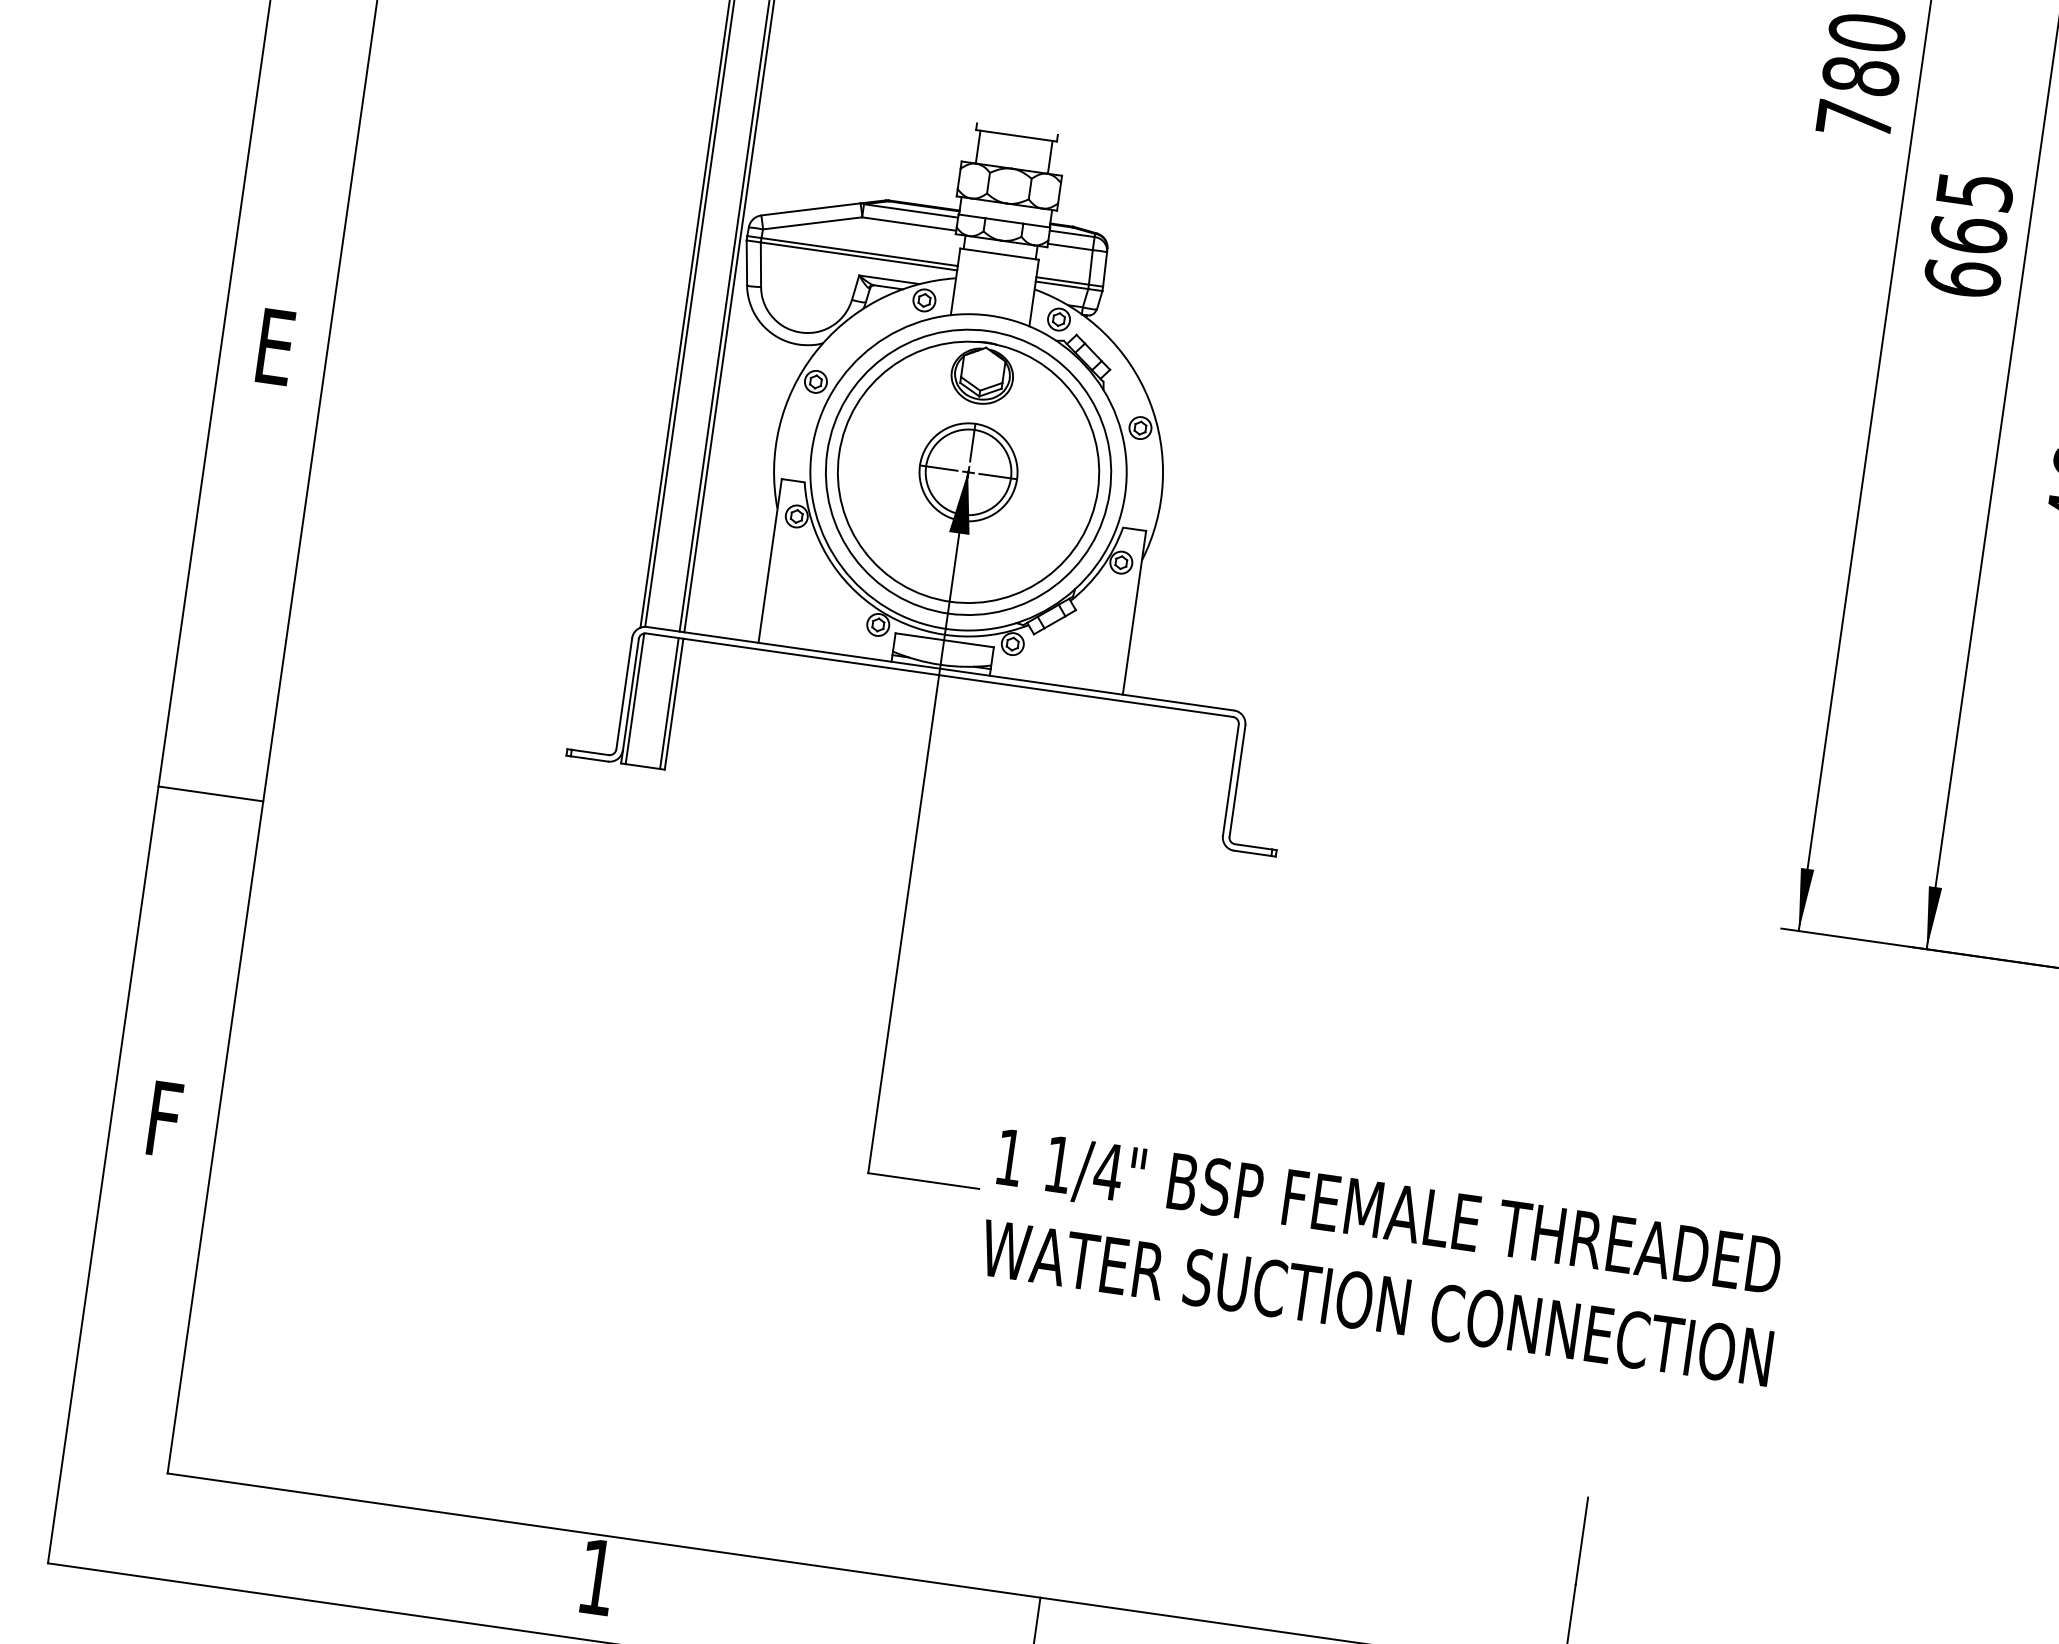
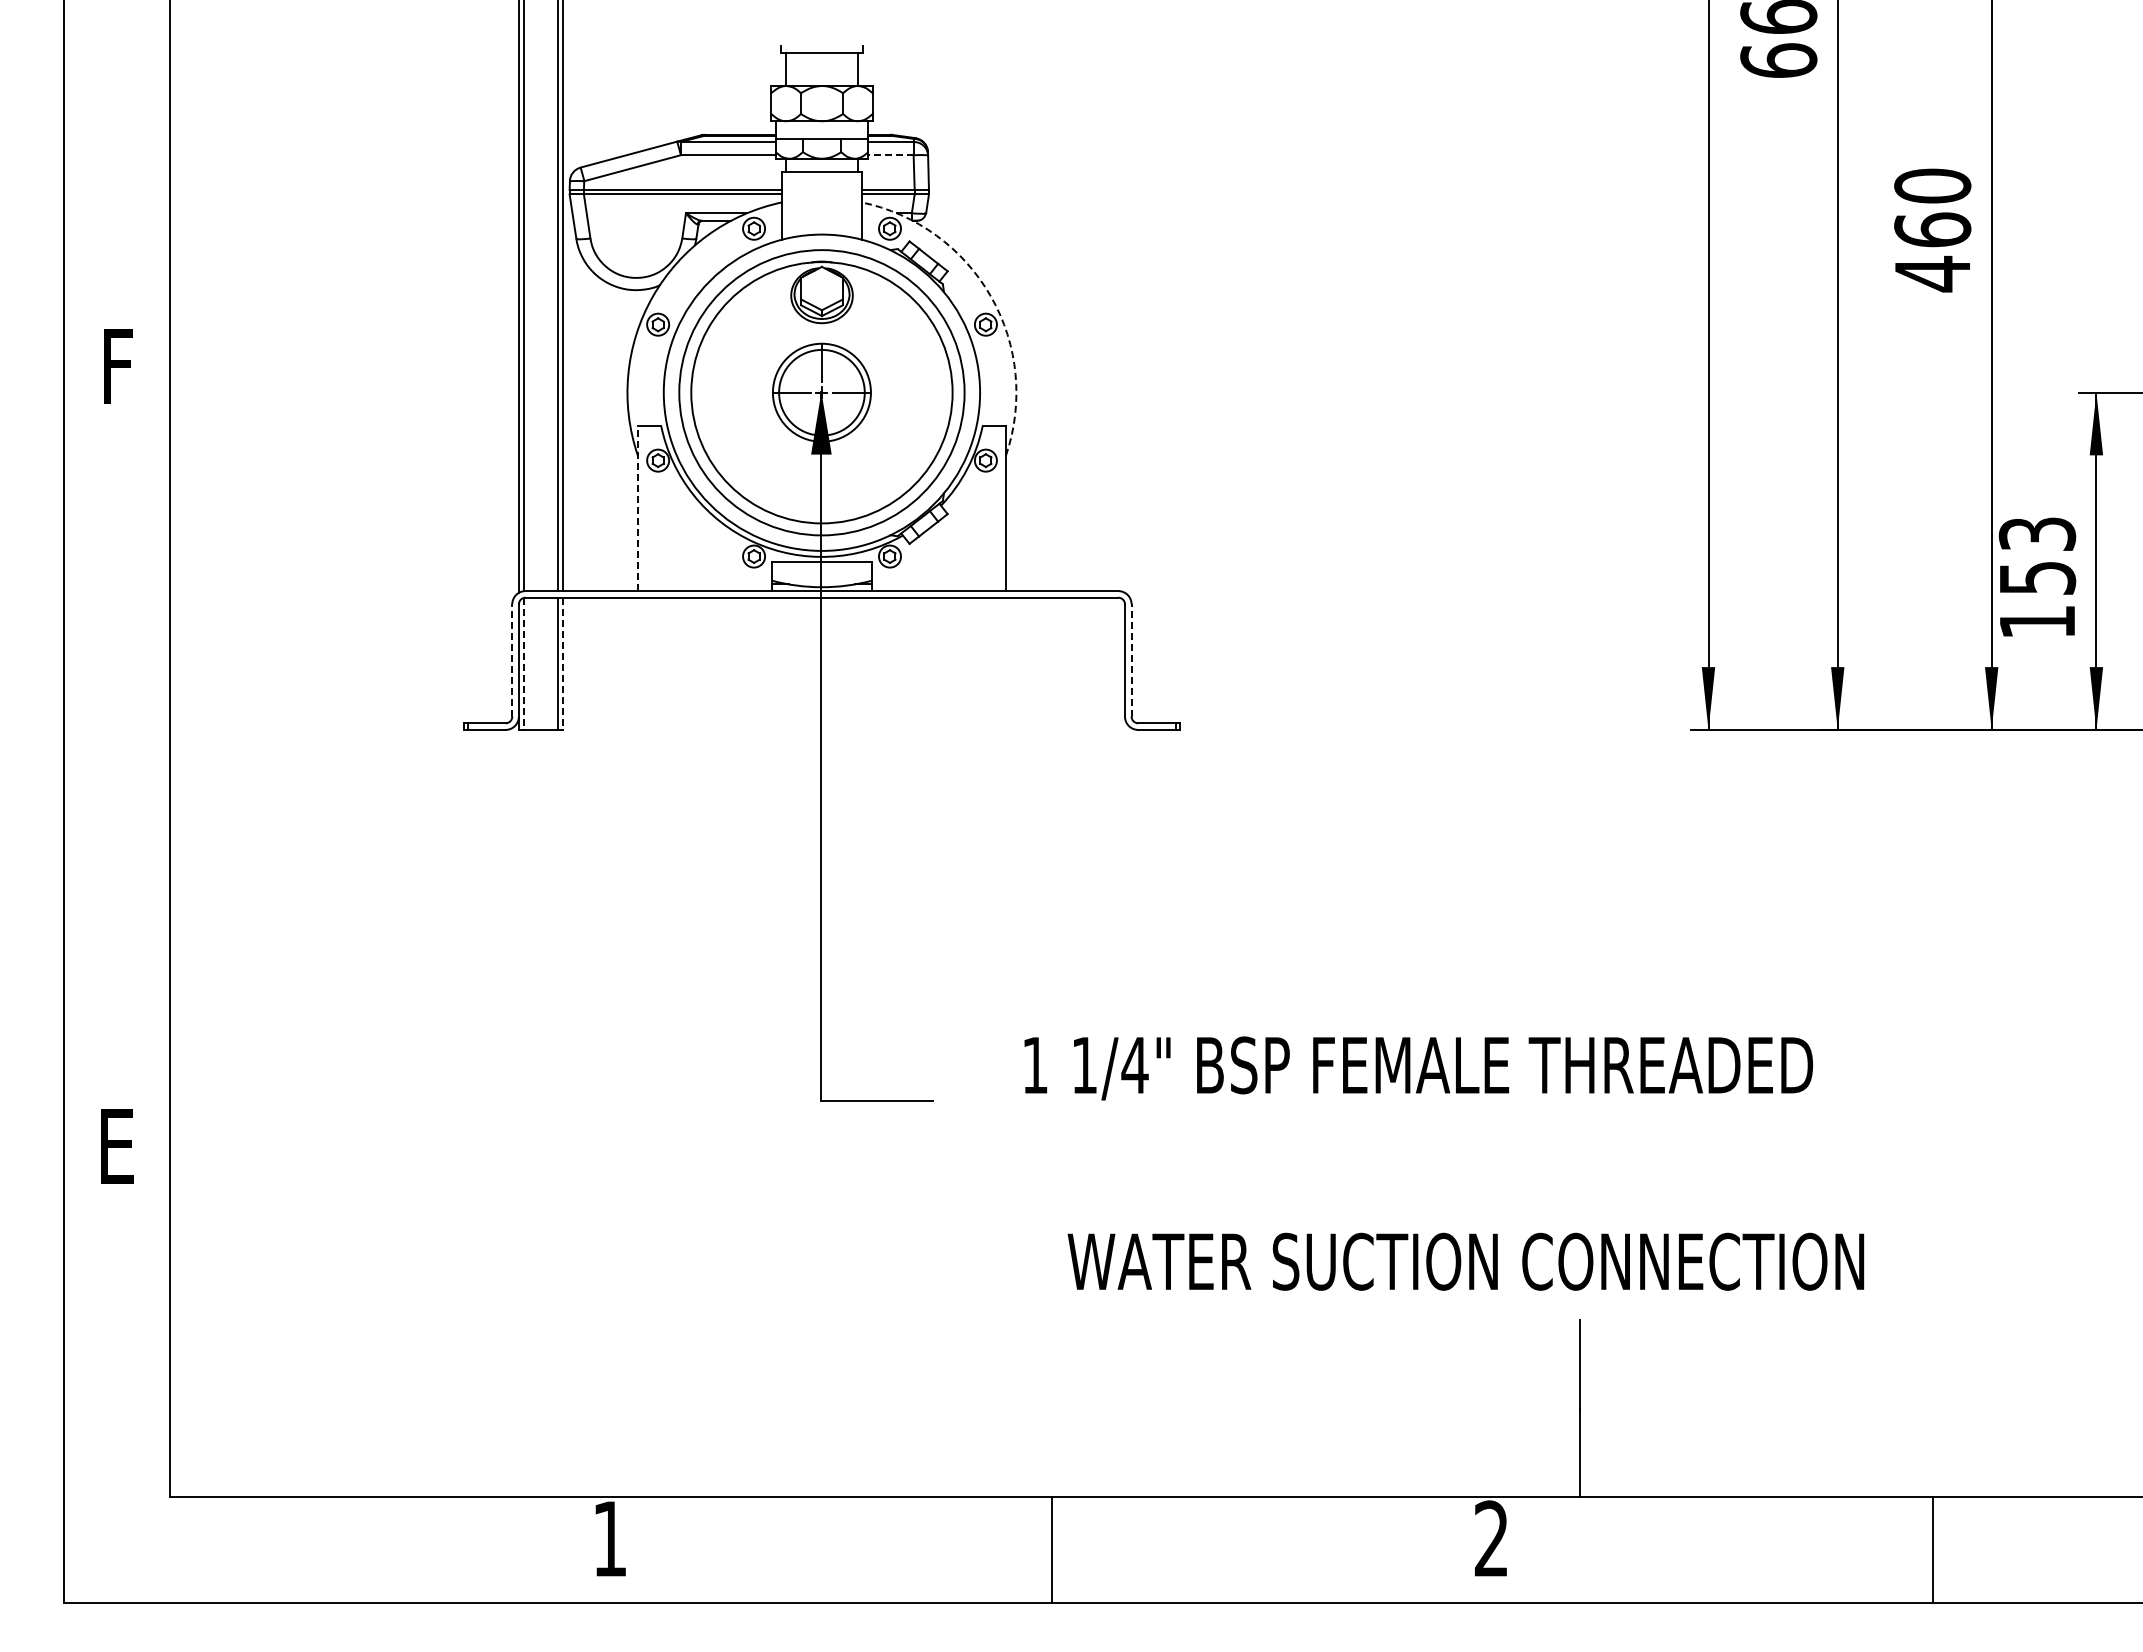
line: (1069, 247) -> (890, 155), solid -> dashed
text: (275, 347) -> (118, 366), E -> F
arc: (1148, 400) -> (990, 296), solid -> dashed
line: (770, 561) -> (638, 508), solid -> dashed
line: (624, 693) -> (512, 660), solid -> dashed
line: (634, 698) -> (523, 663), solid -> dashed
line: (674, 704) -> (563, 664), solid -> dashed
line: (1237, 781) -> (1131, 660), solid -> dashed
line: (211, 793) -> (117, 817), removed
text: (164, 1119) -> (117, 1146), F -> E
text: (1388, 1214) -> (1418, 1068), moved
text: (1376, 1302) -> (1465, 1261), moved

